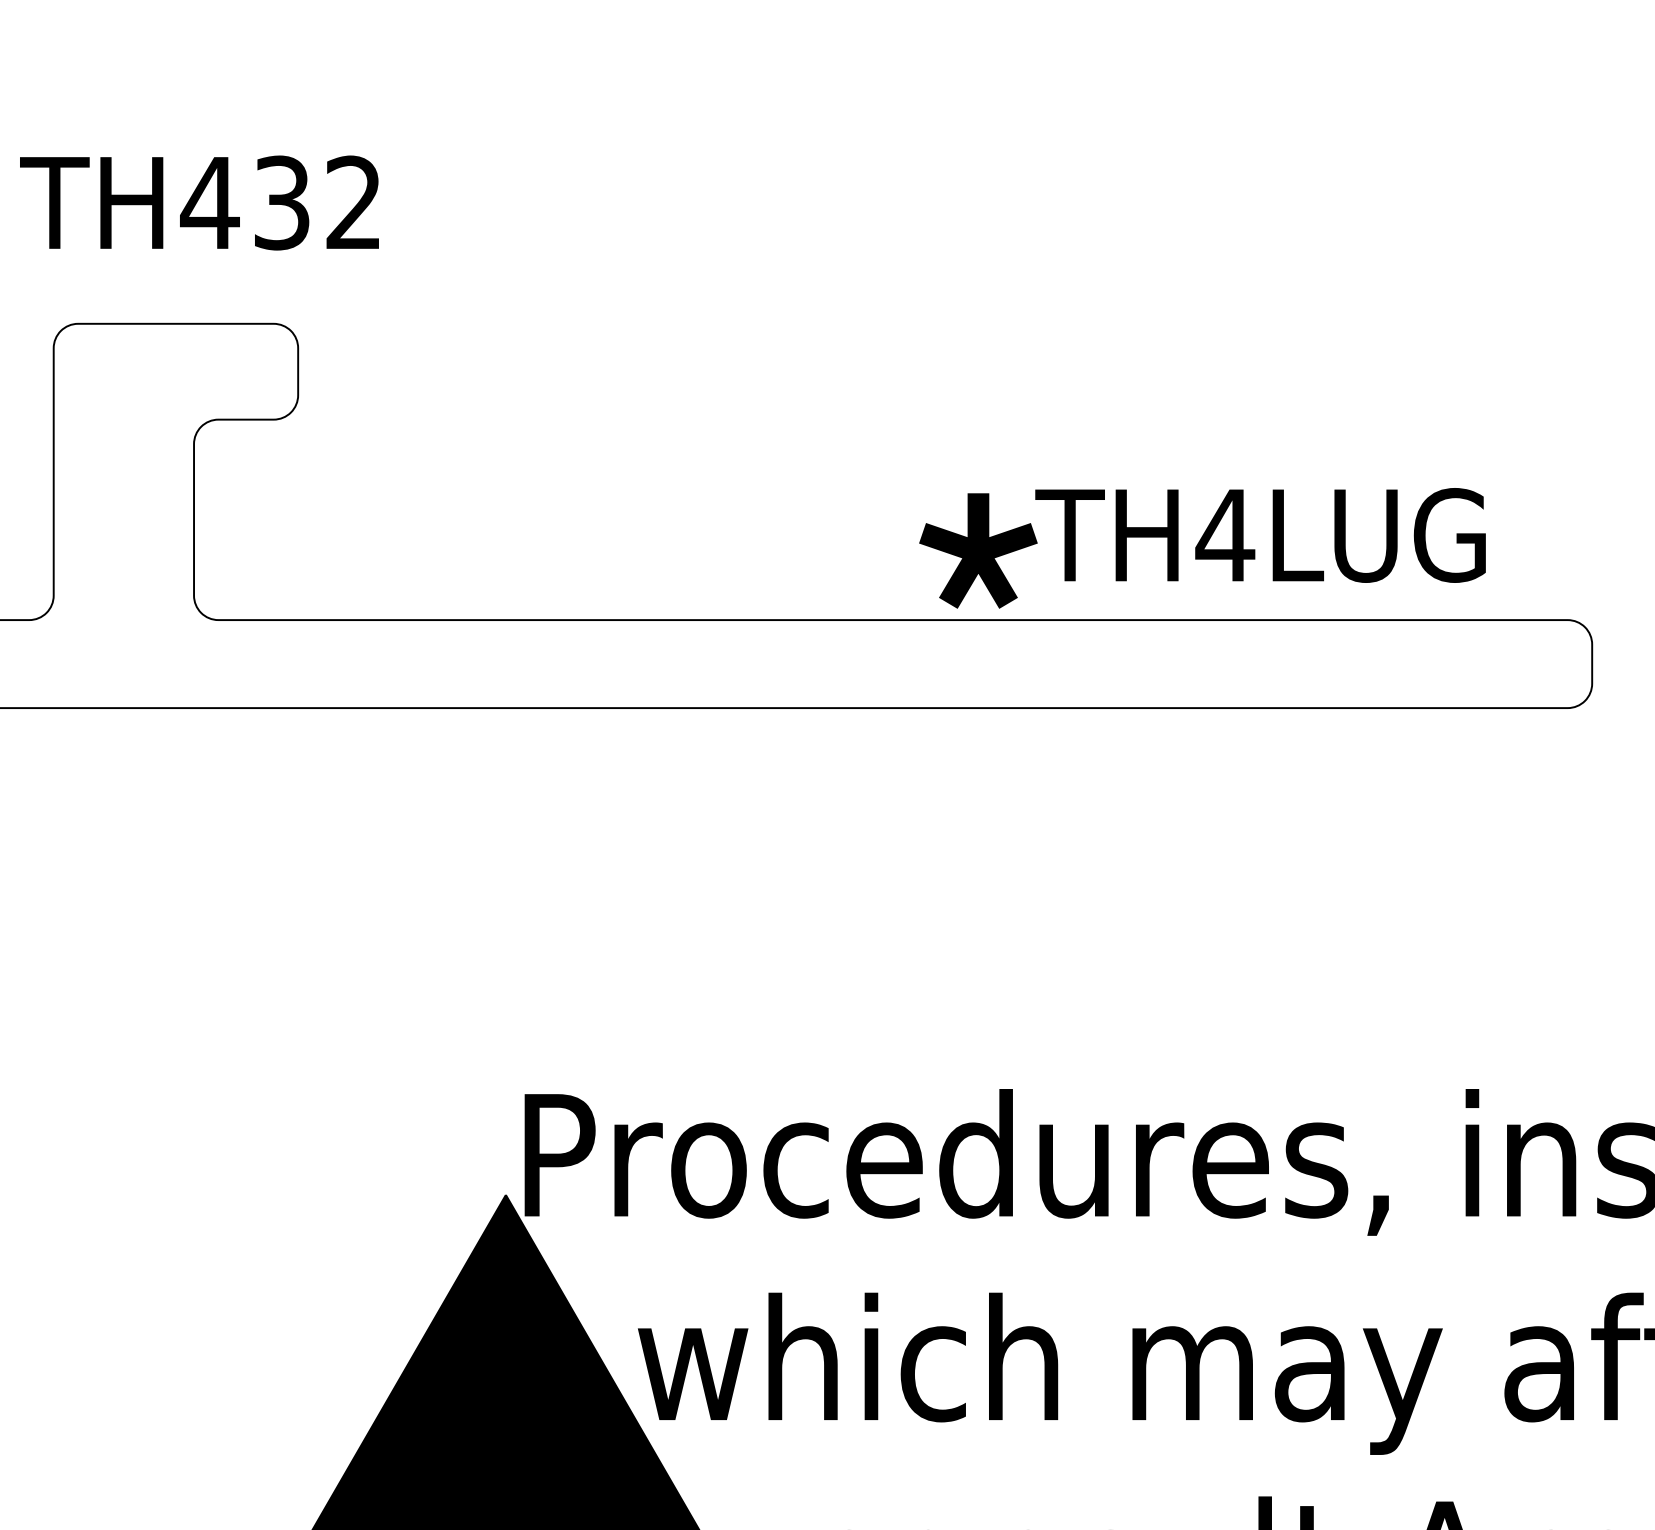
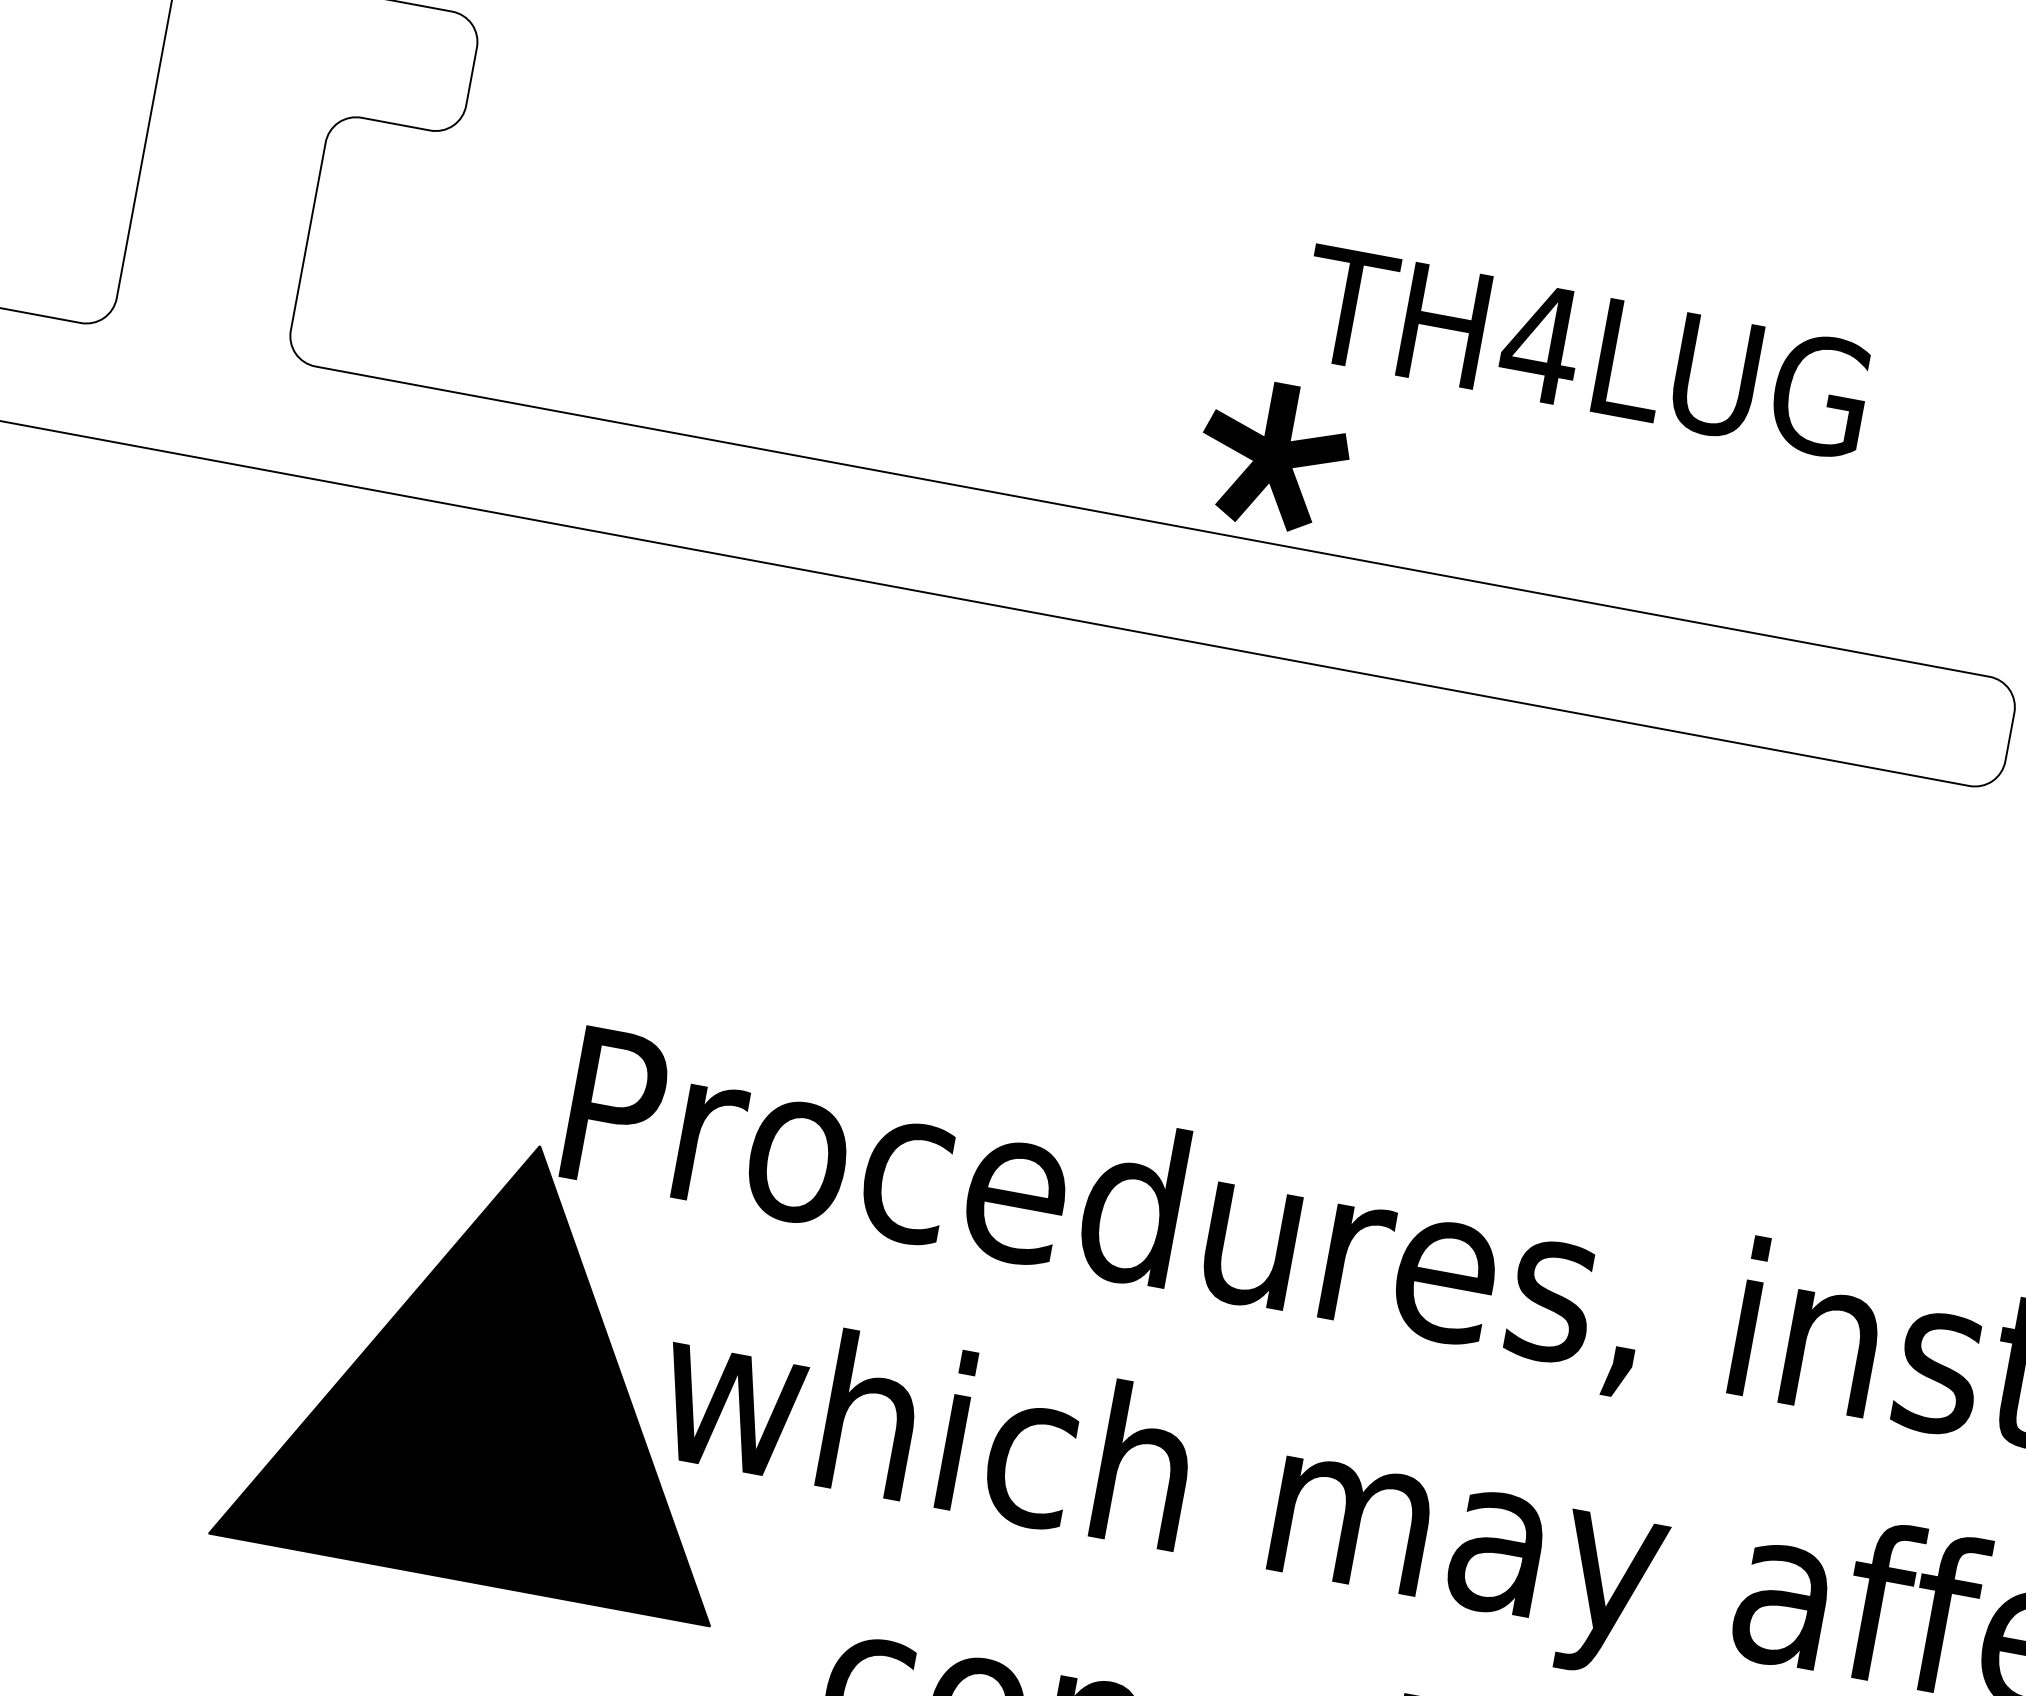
text: (1260, 535) -> (1584, 352), moved

